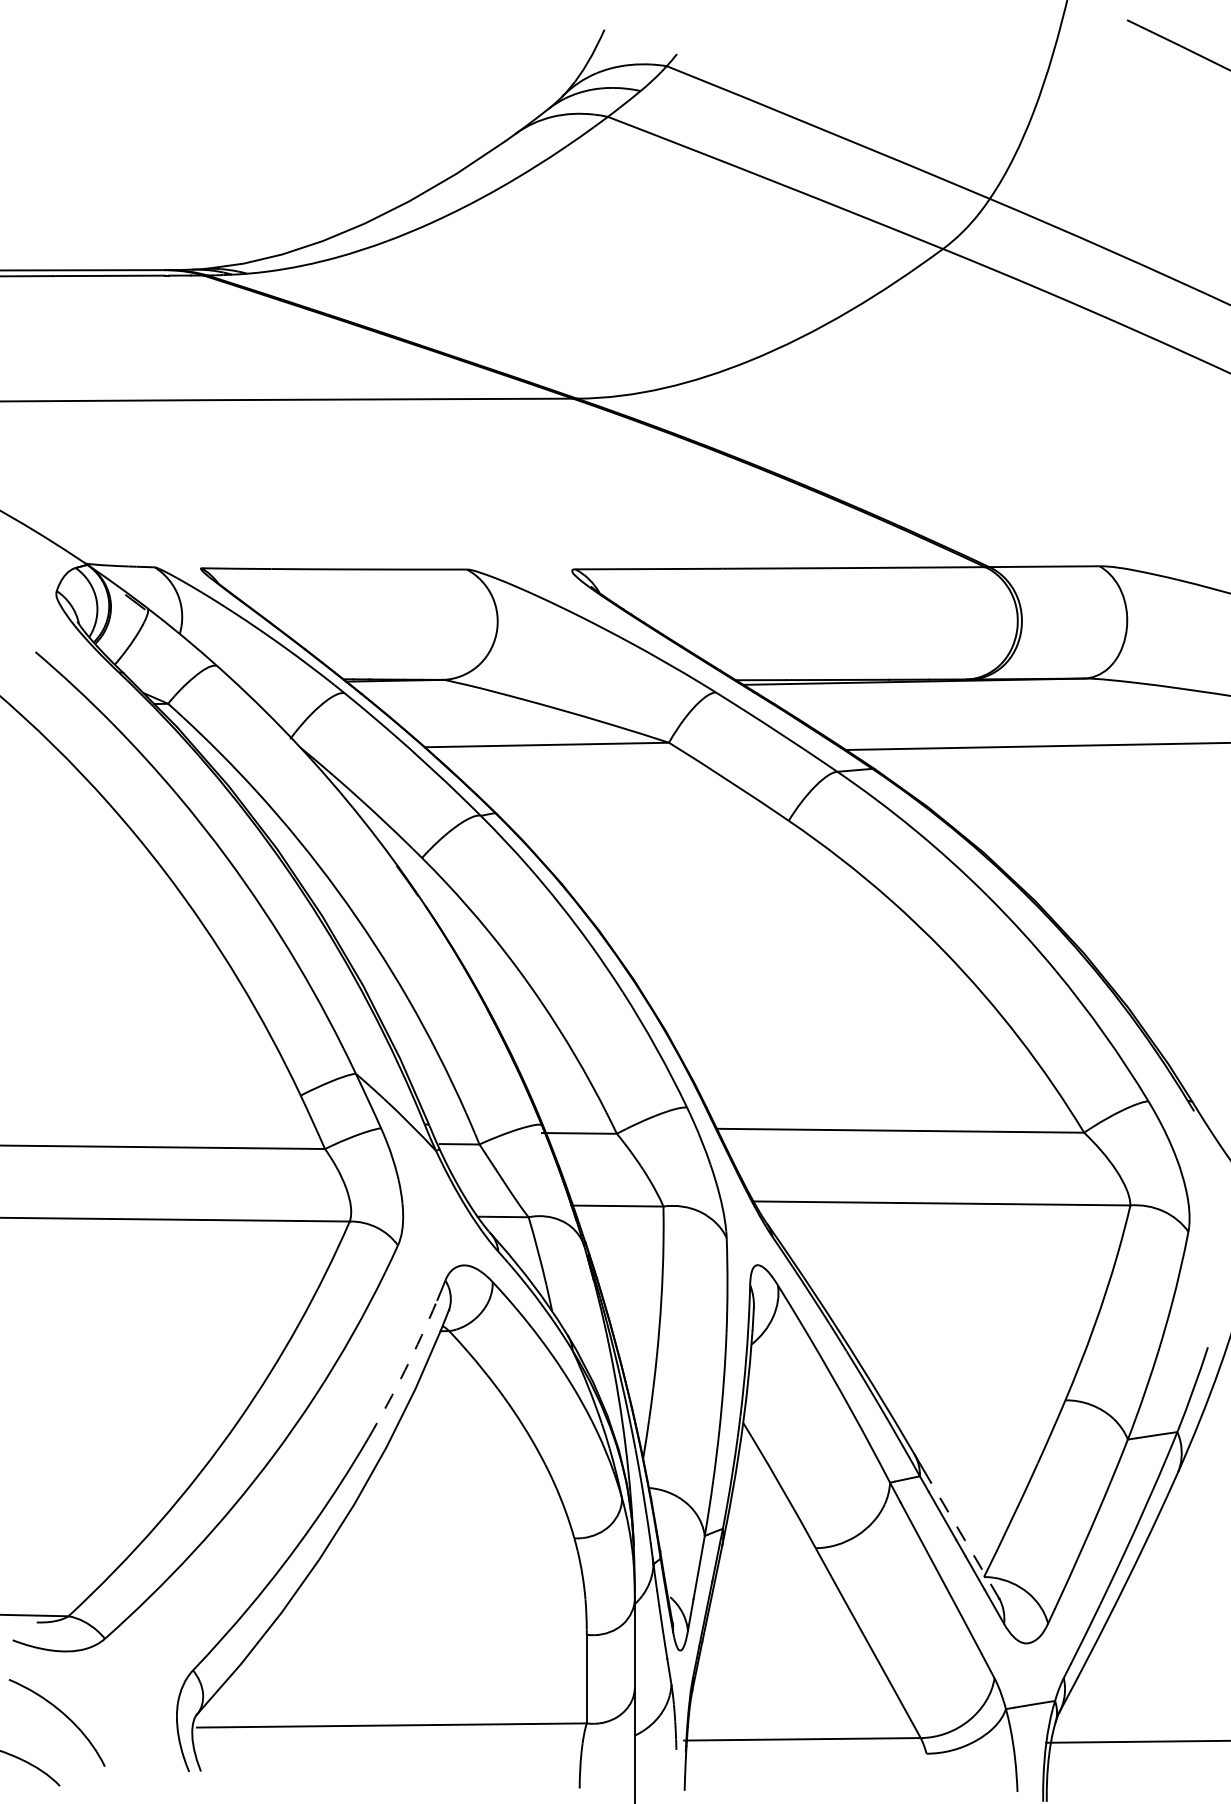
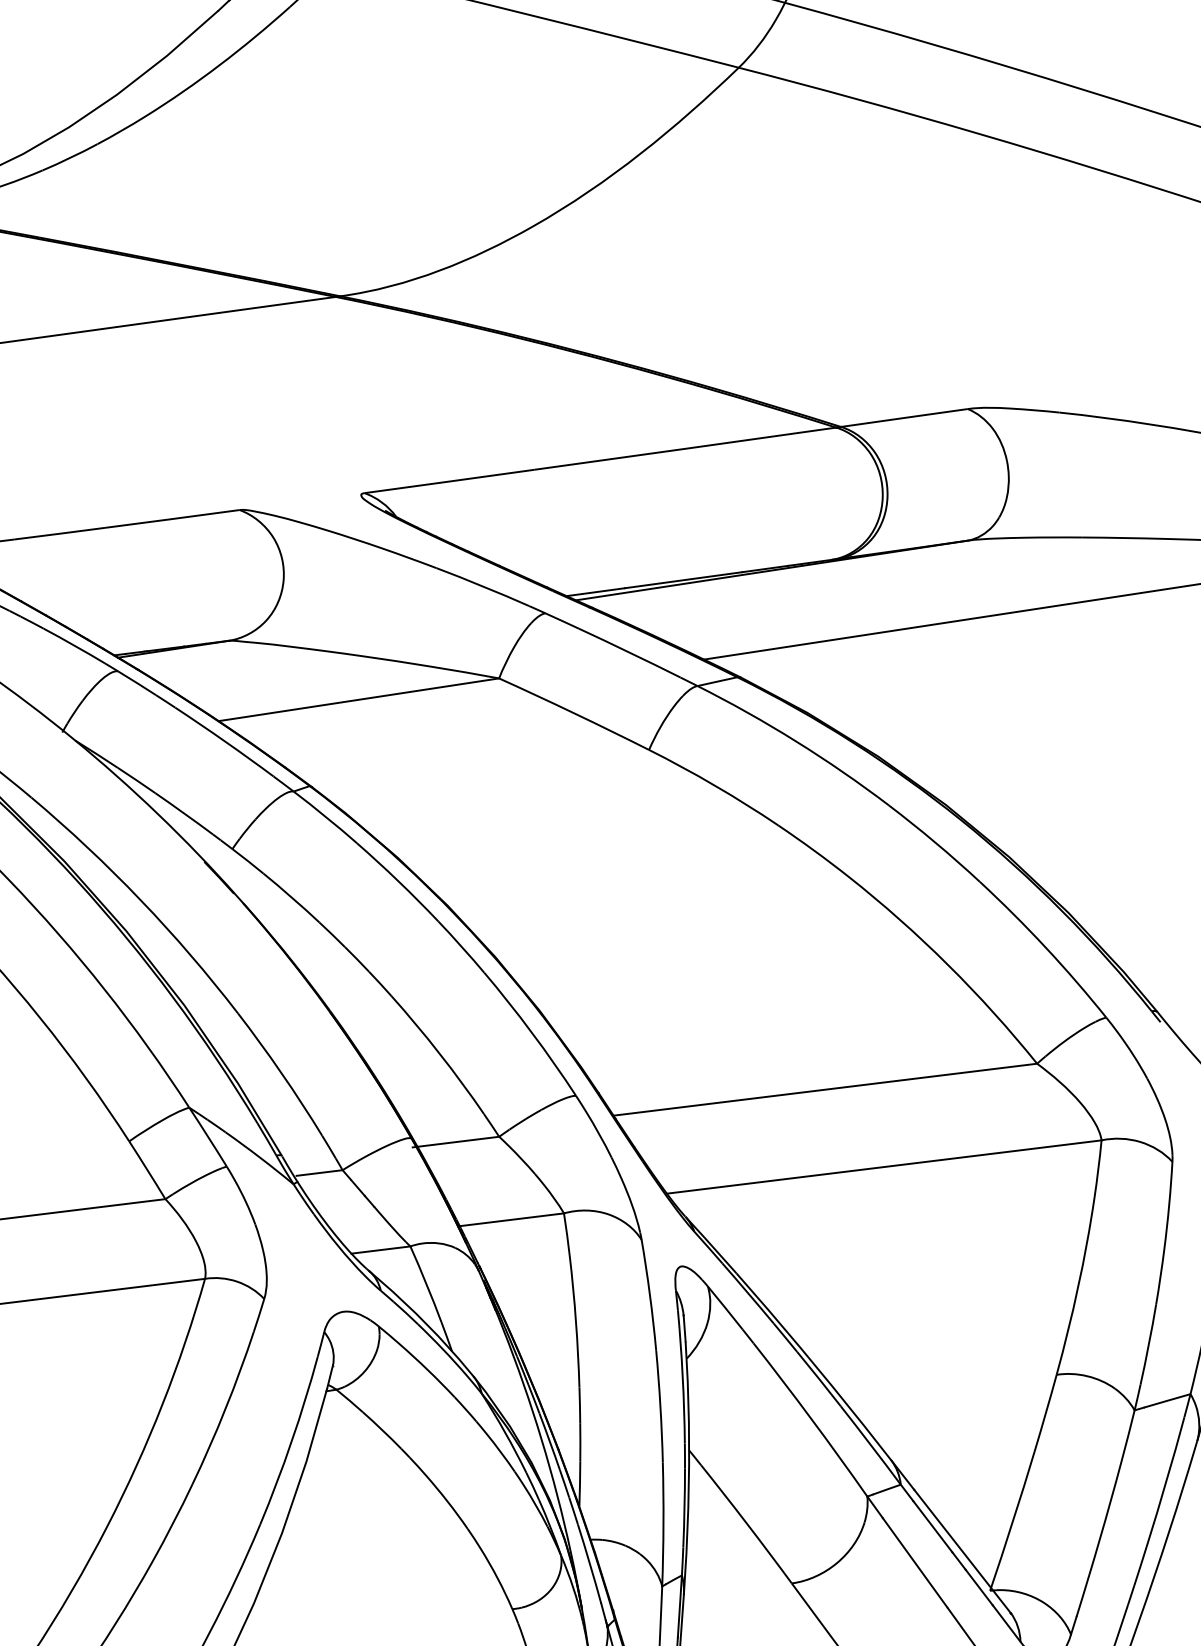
arc: (405, 1370) -> (292, 1441), dashed -> solid
line: (964, 1539) -> (961, 1550), dashed -> solid

